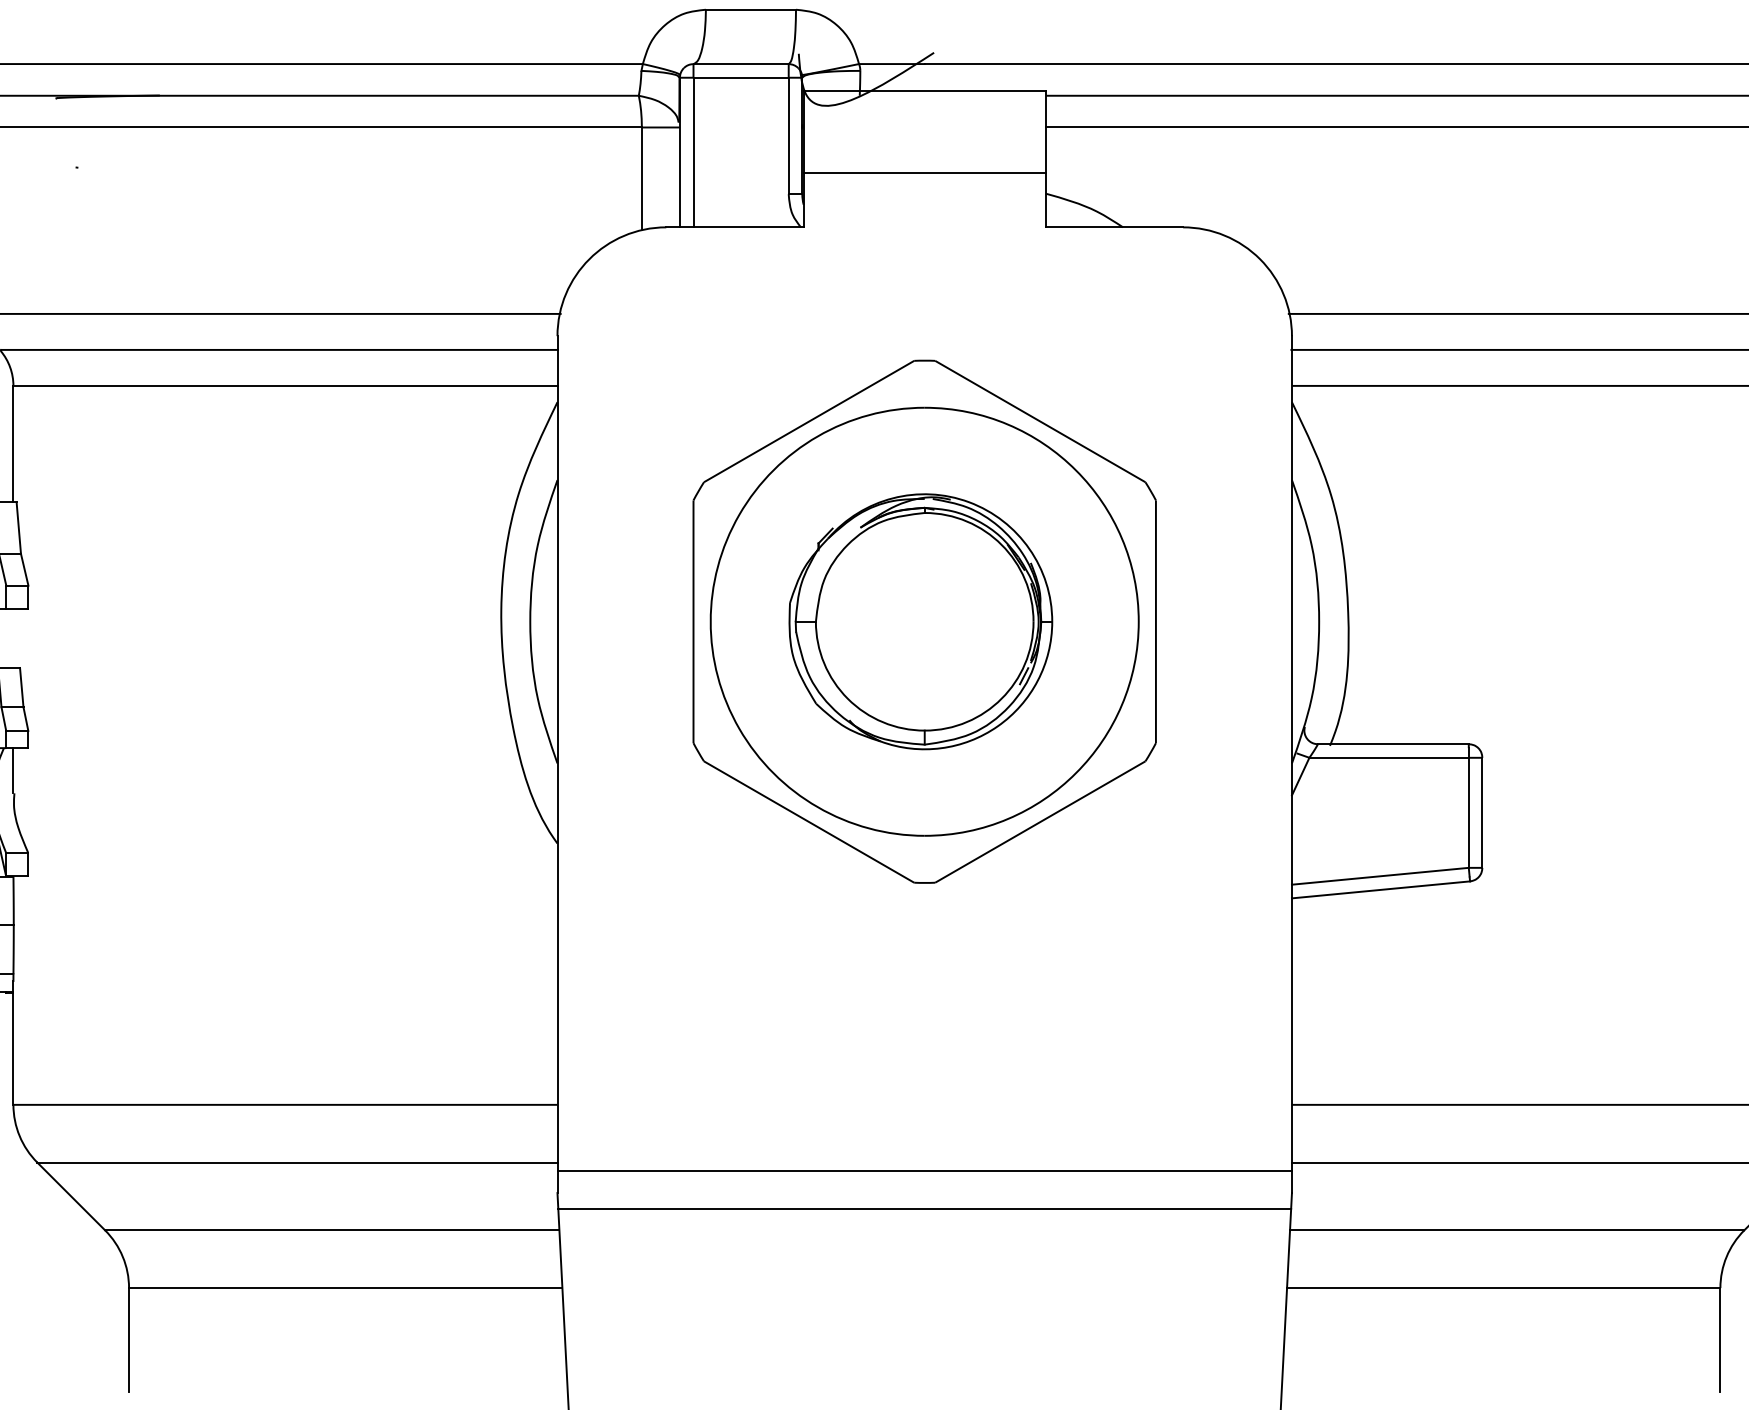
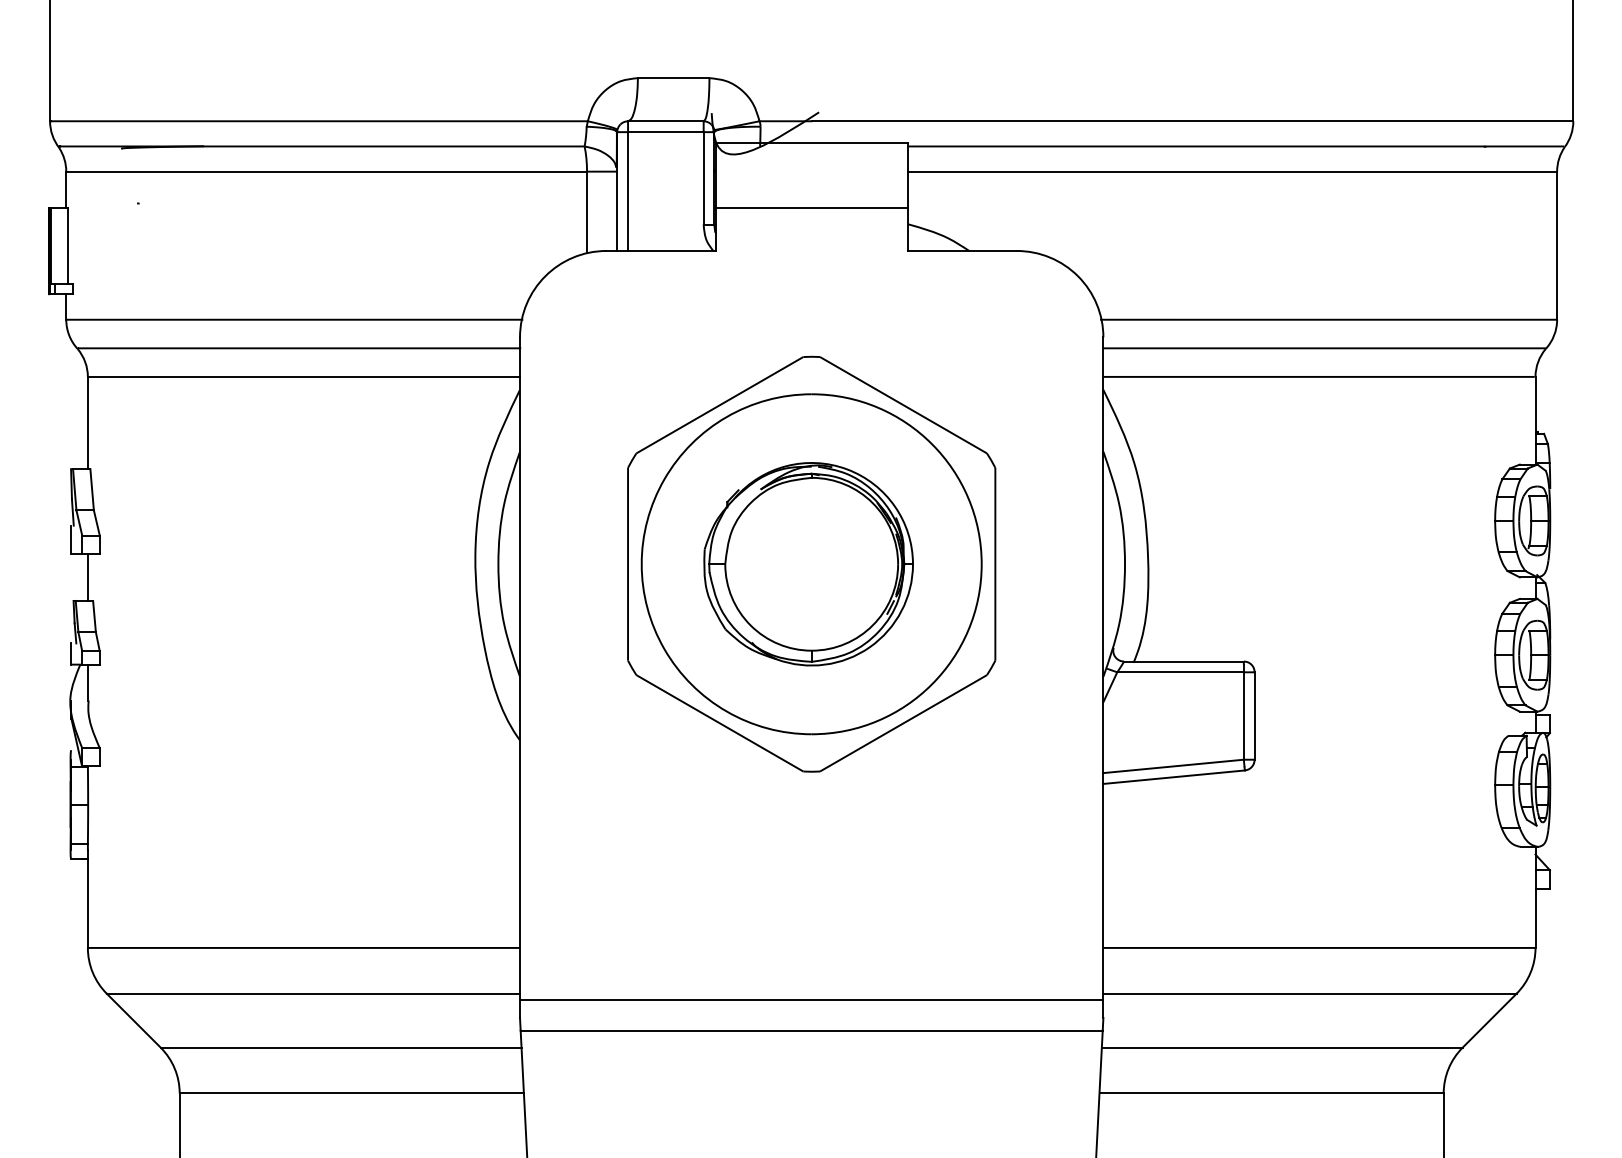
line: (12, 638) -> (87, 577), added

